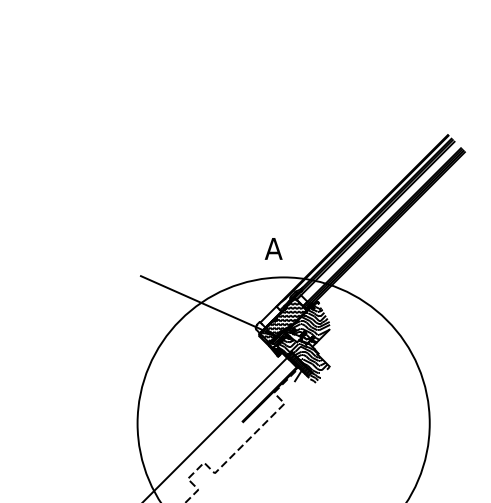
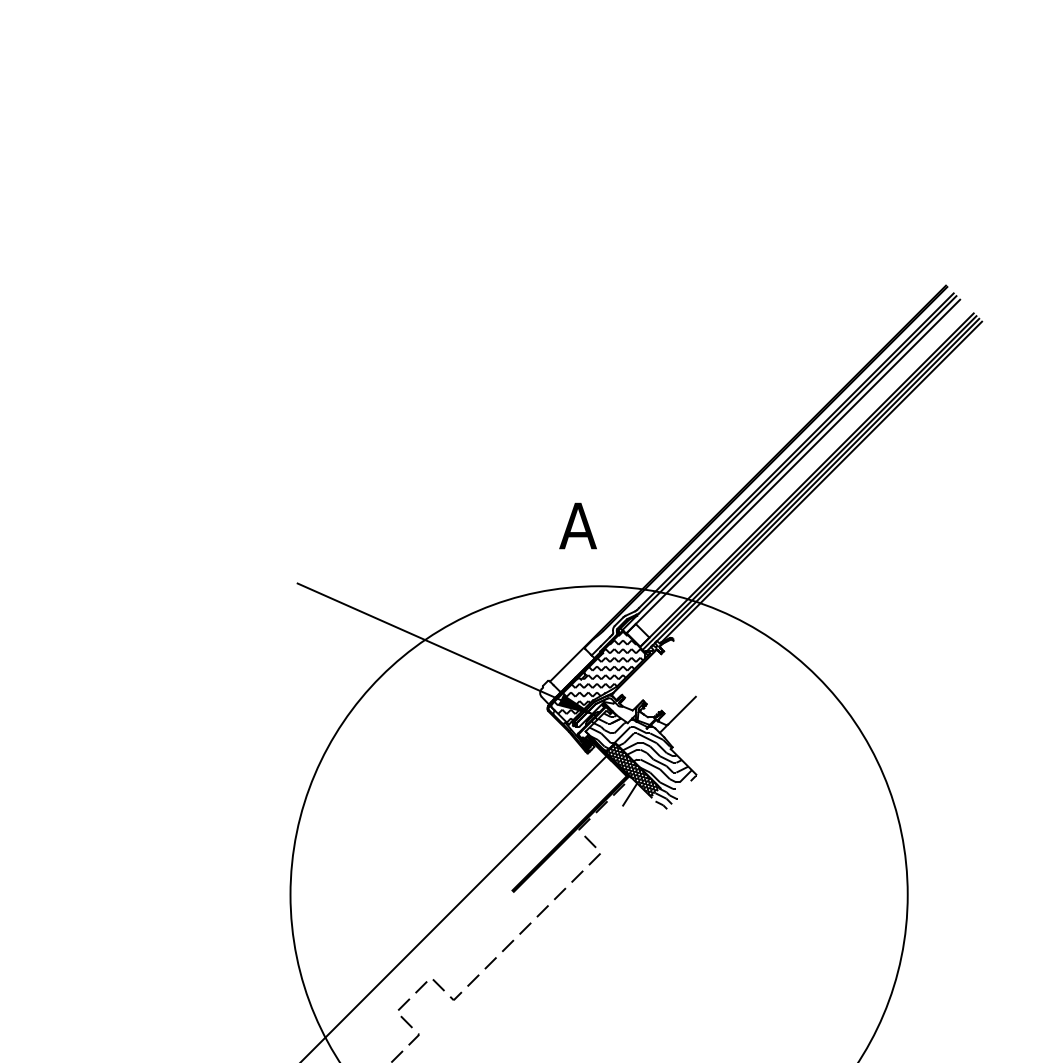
hatch: (310, 322) -> (655, 681), removed

